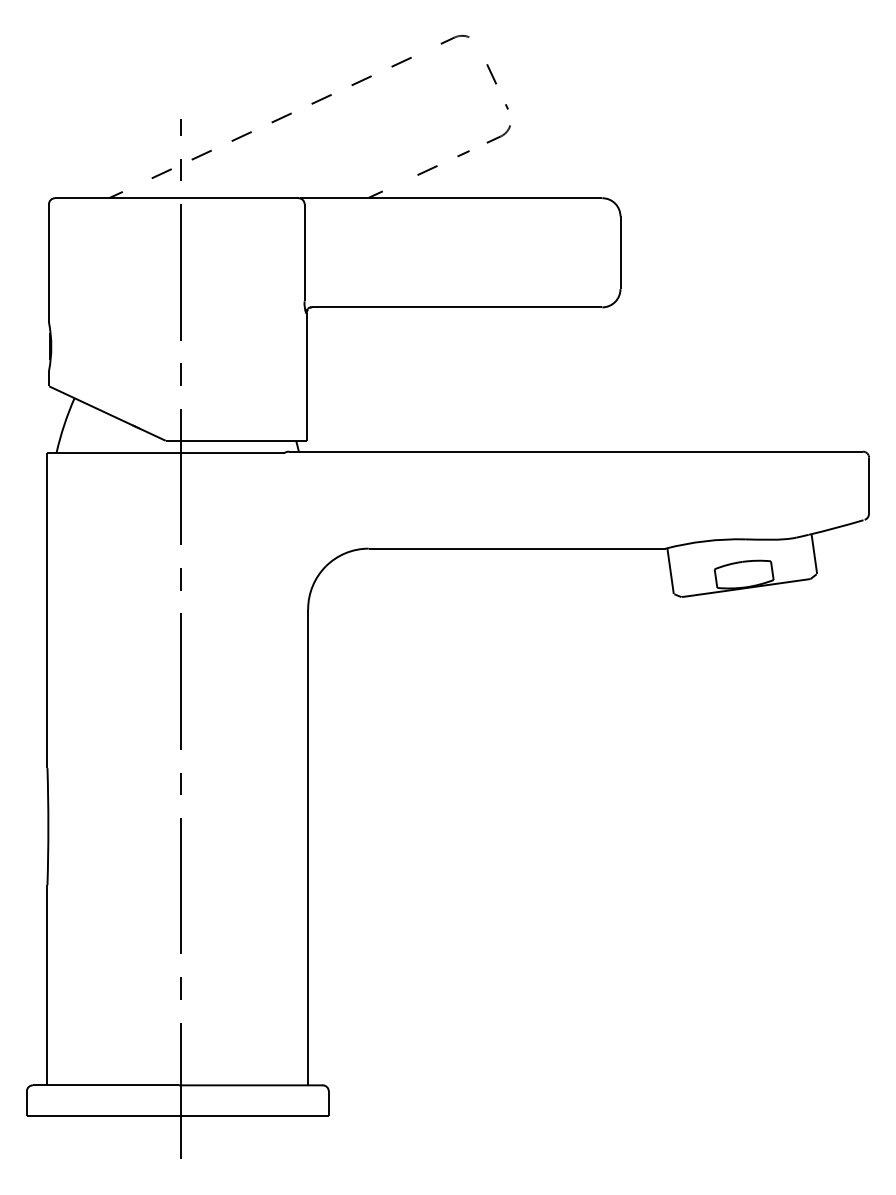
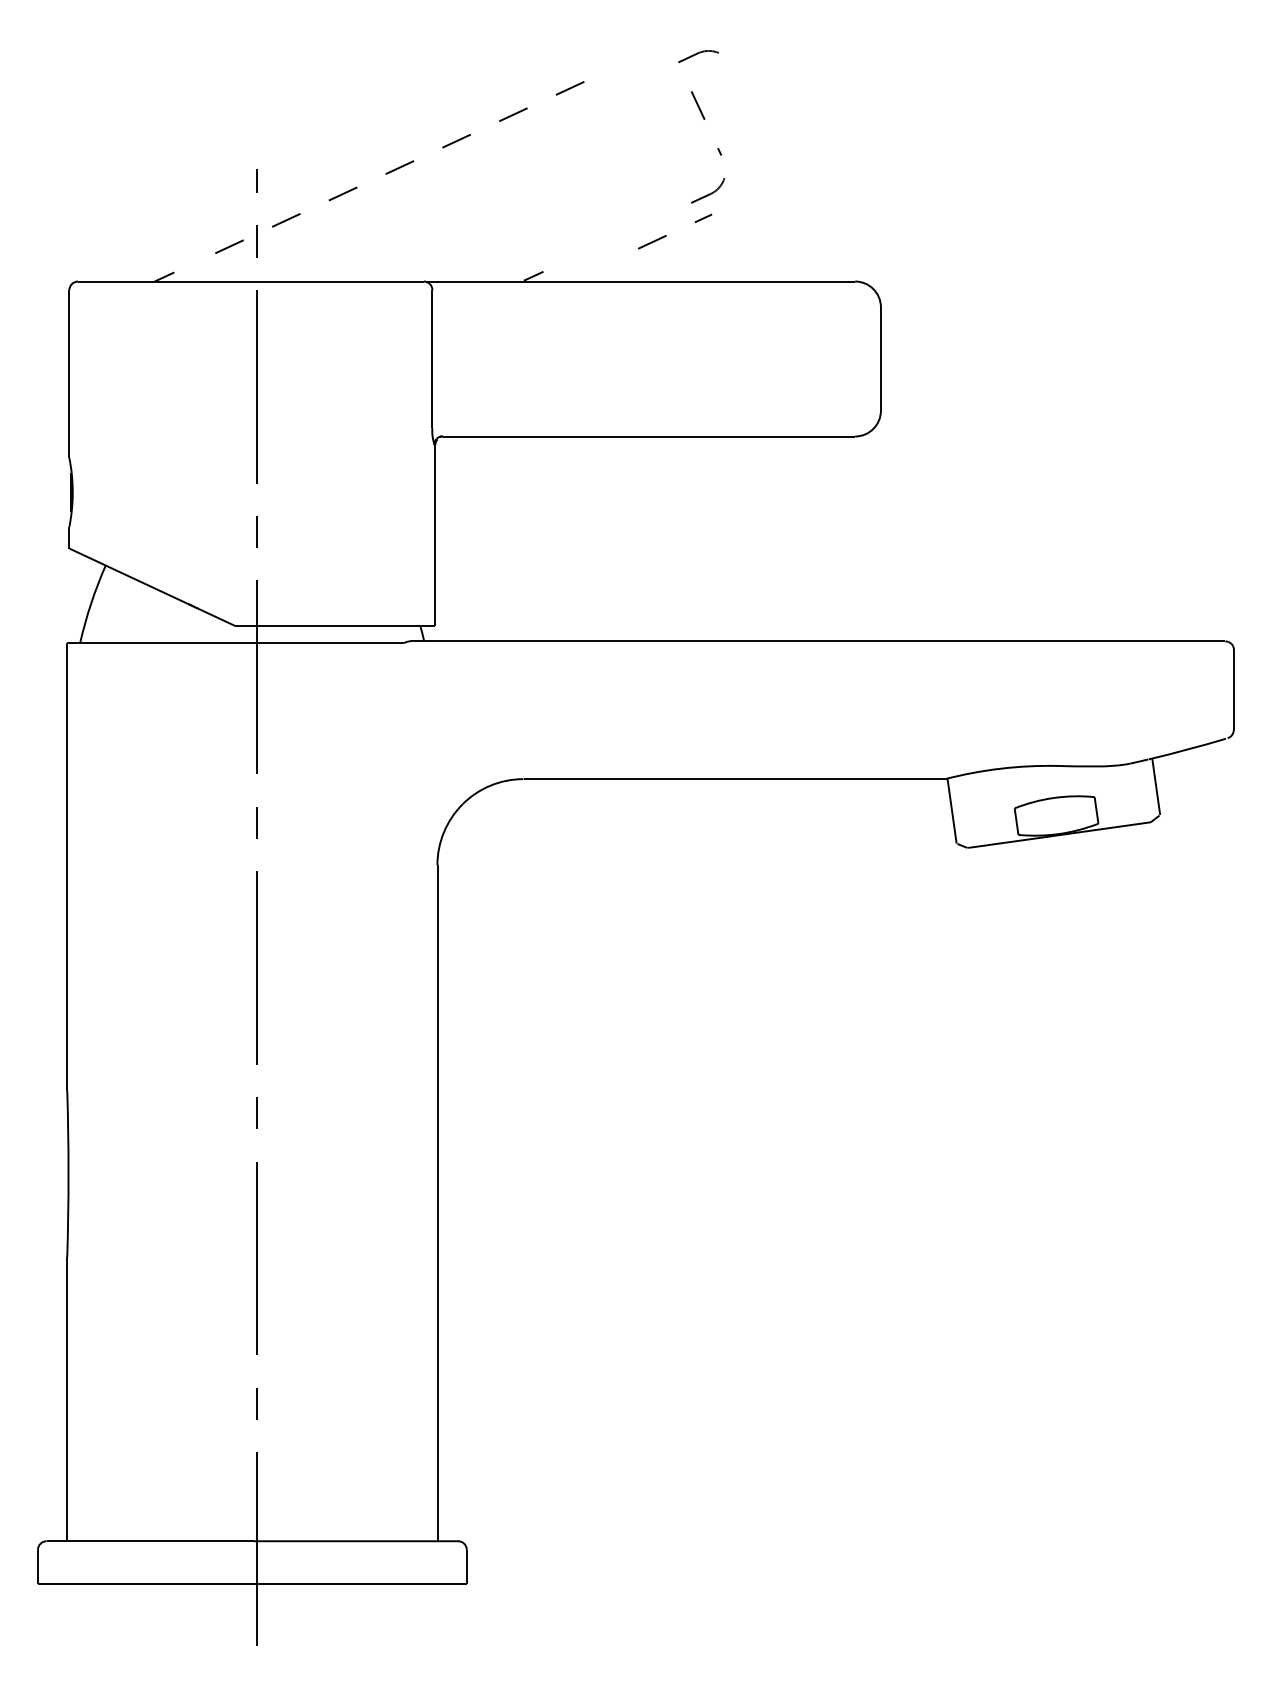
part: (454, 39) -> (697, 56), moved
part: (437, 165) -> (666, 235), moved

